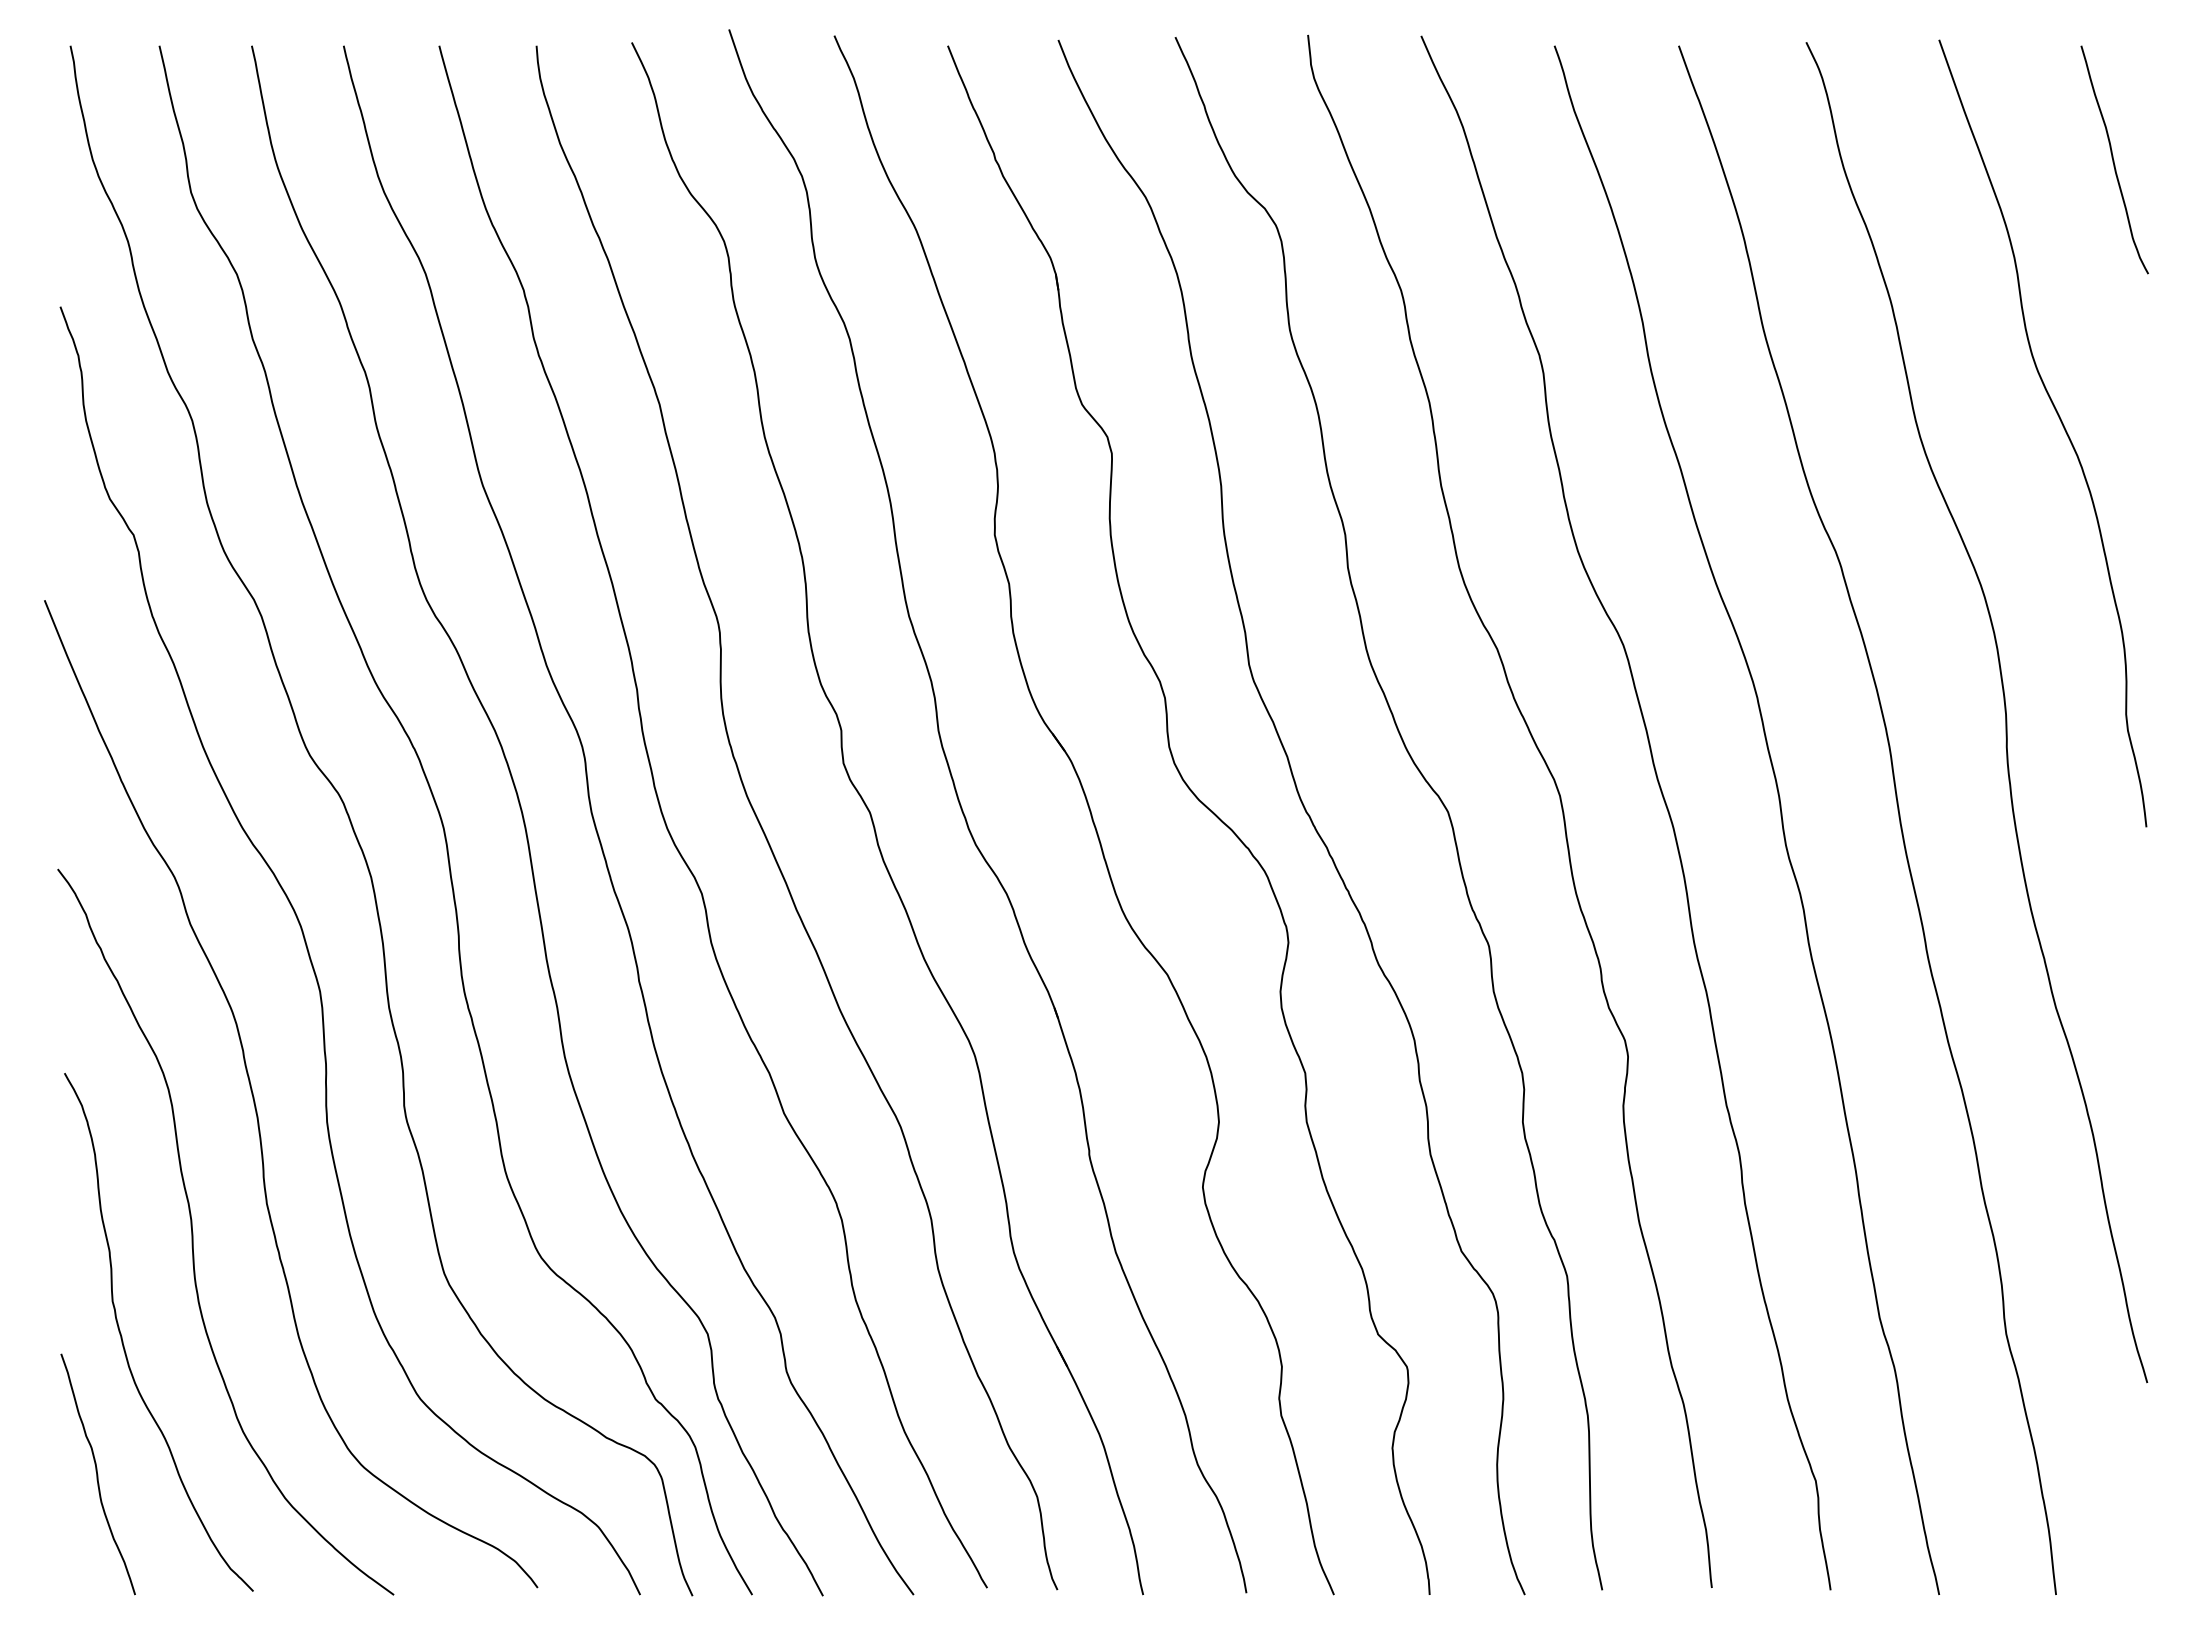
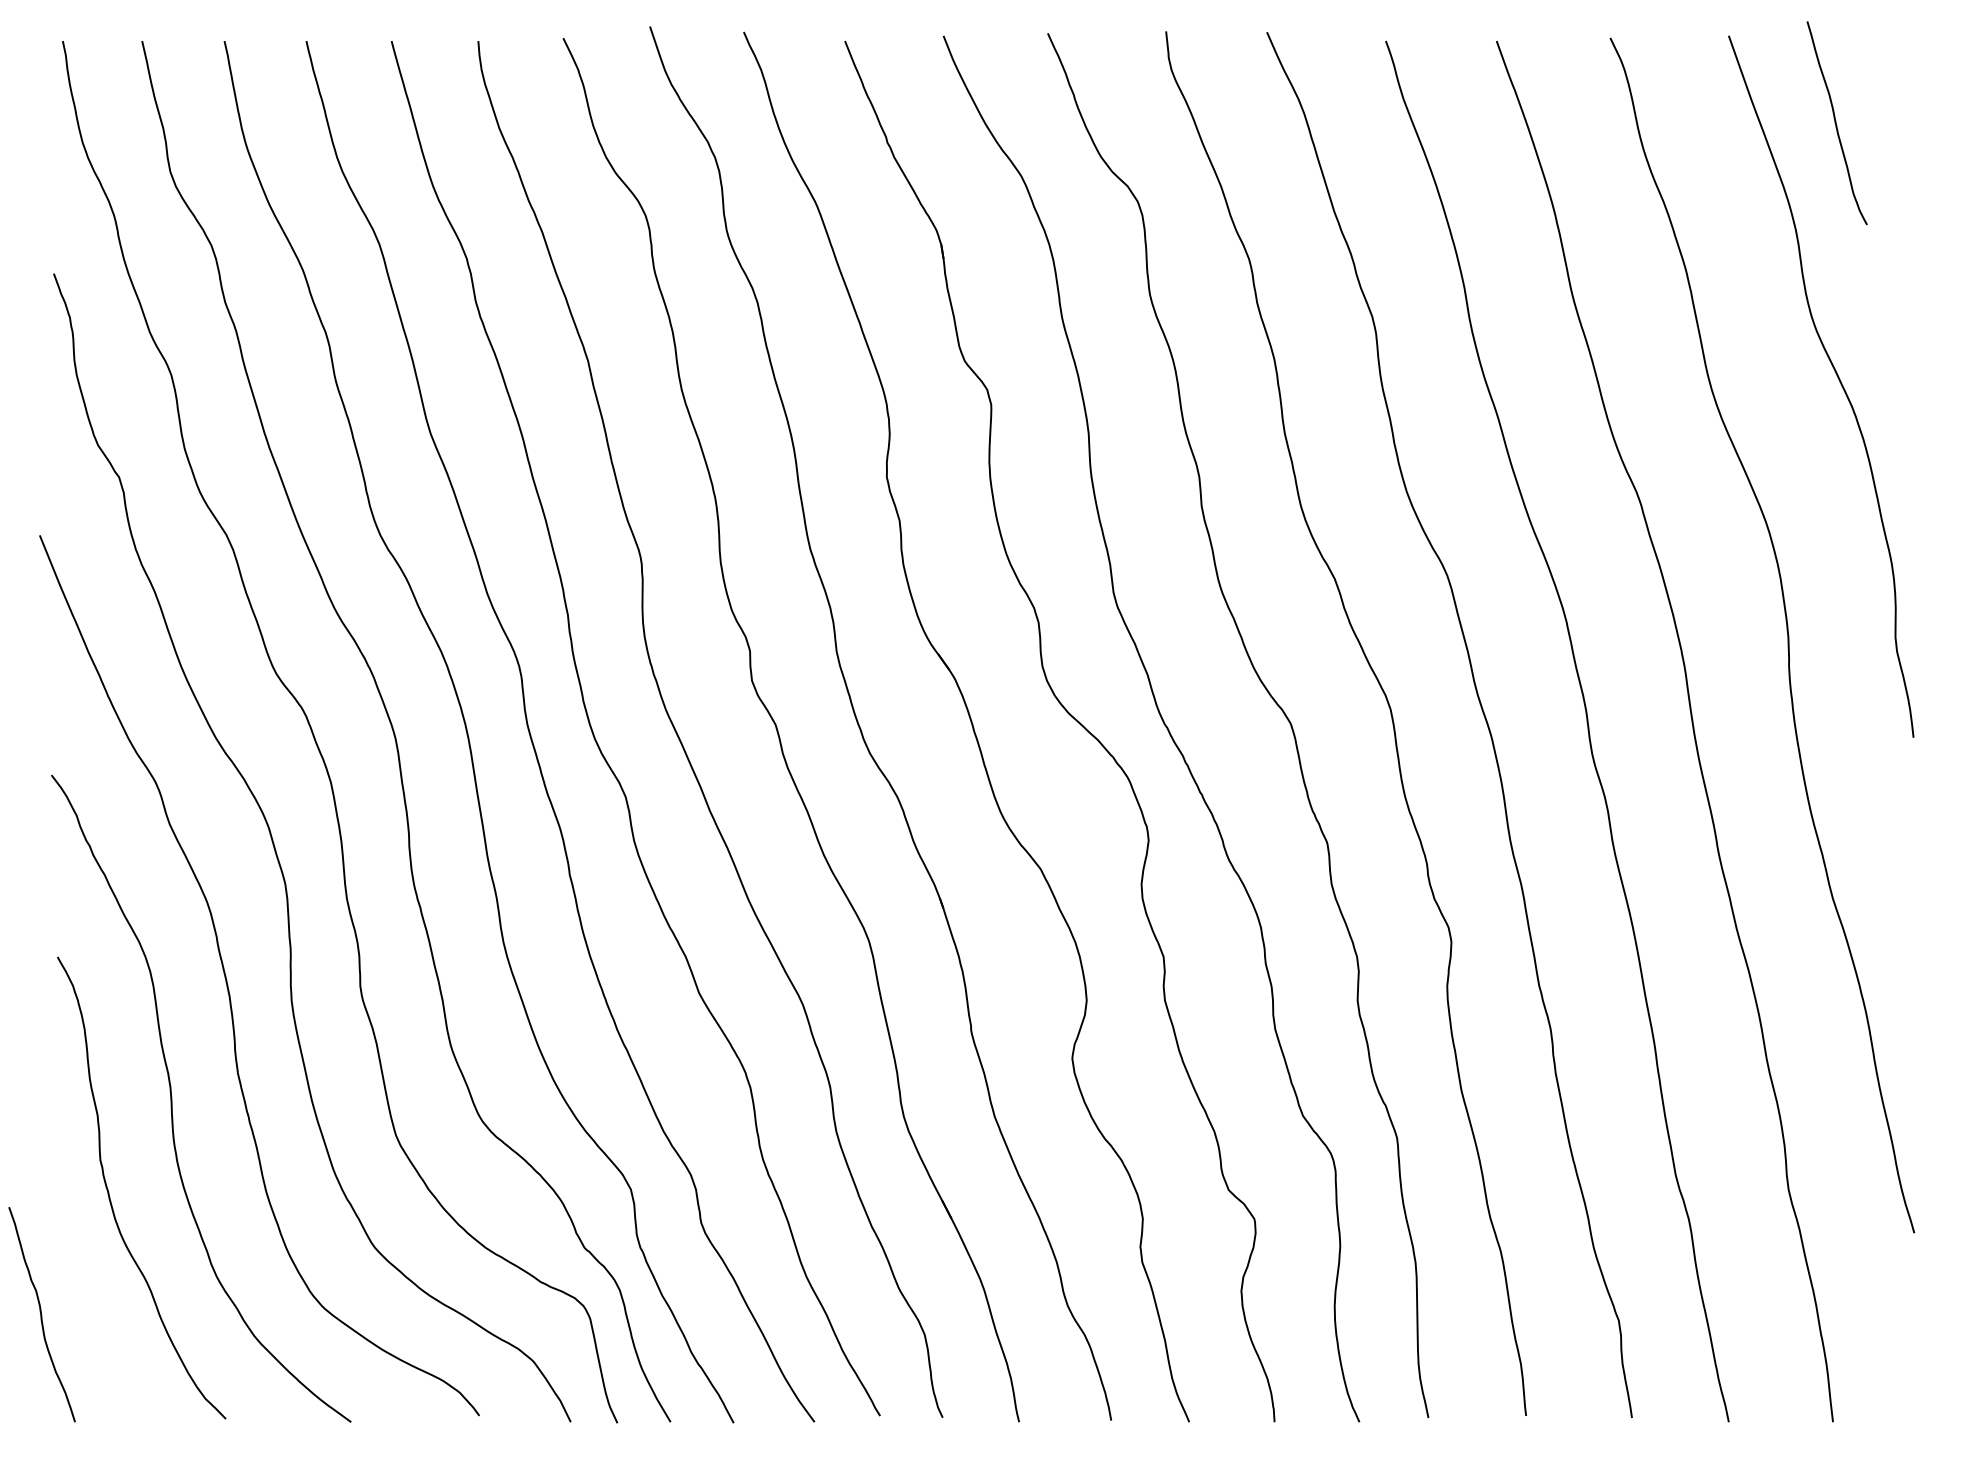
curve: (2113, 159) -> (1836, 122), moved
curve: (97, 1474) -> (41, 1314), moved

